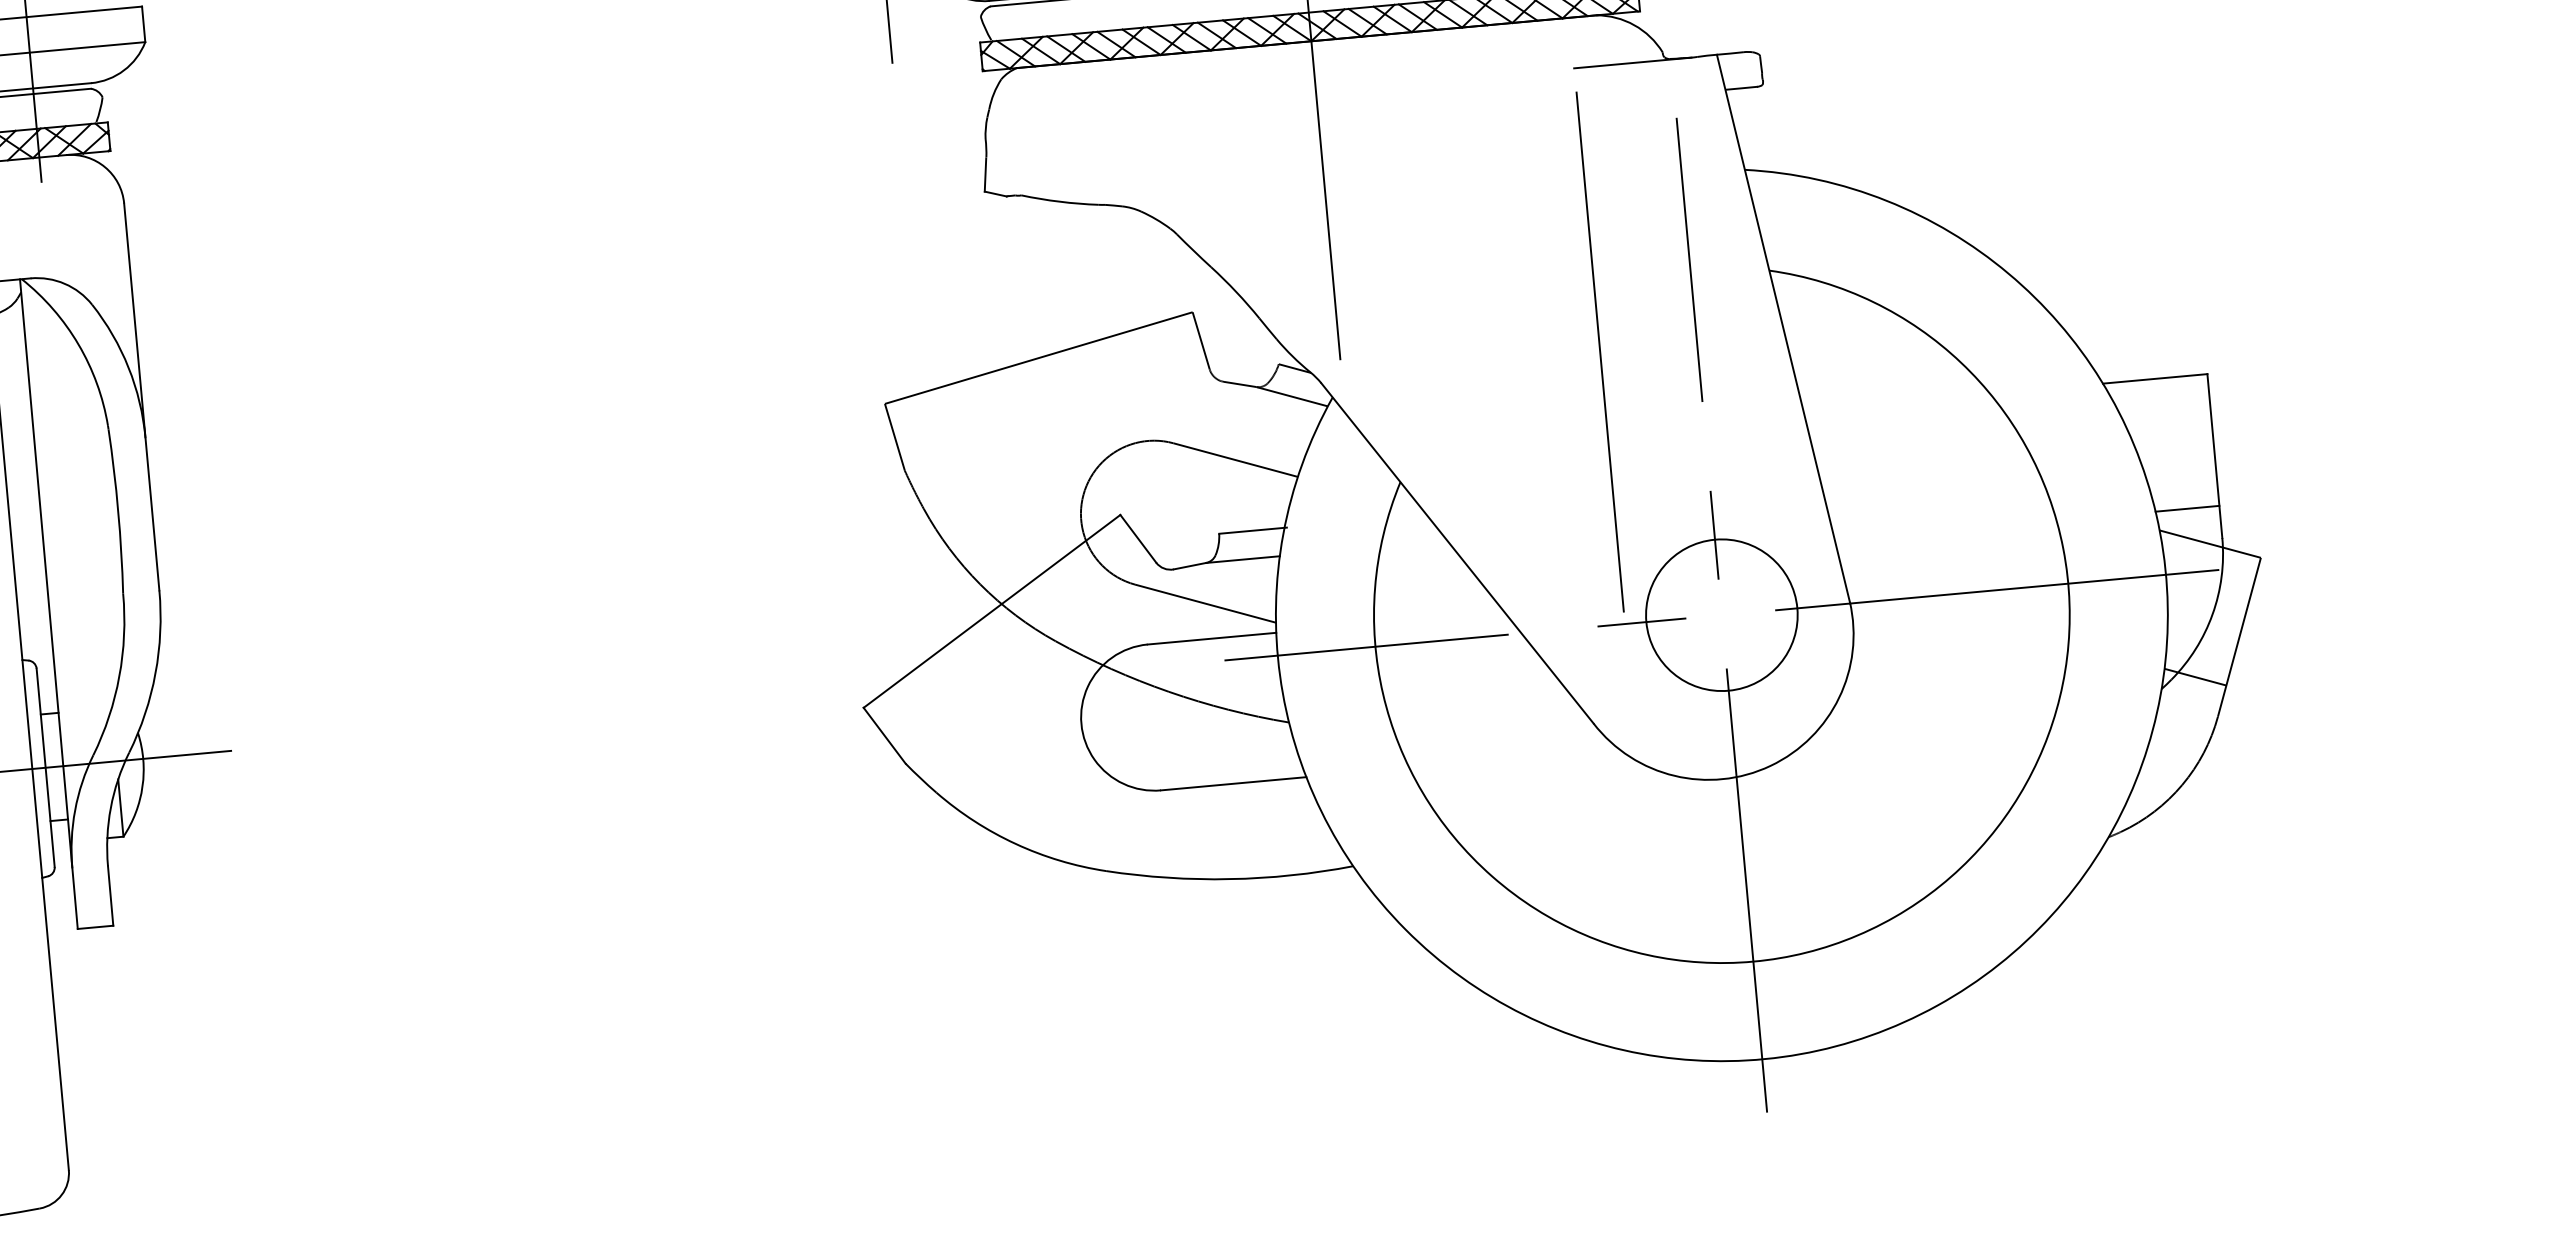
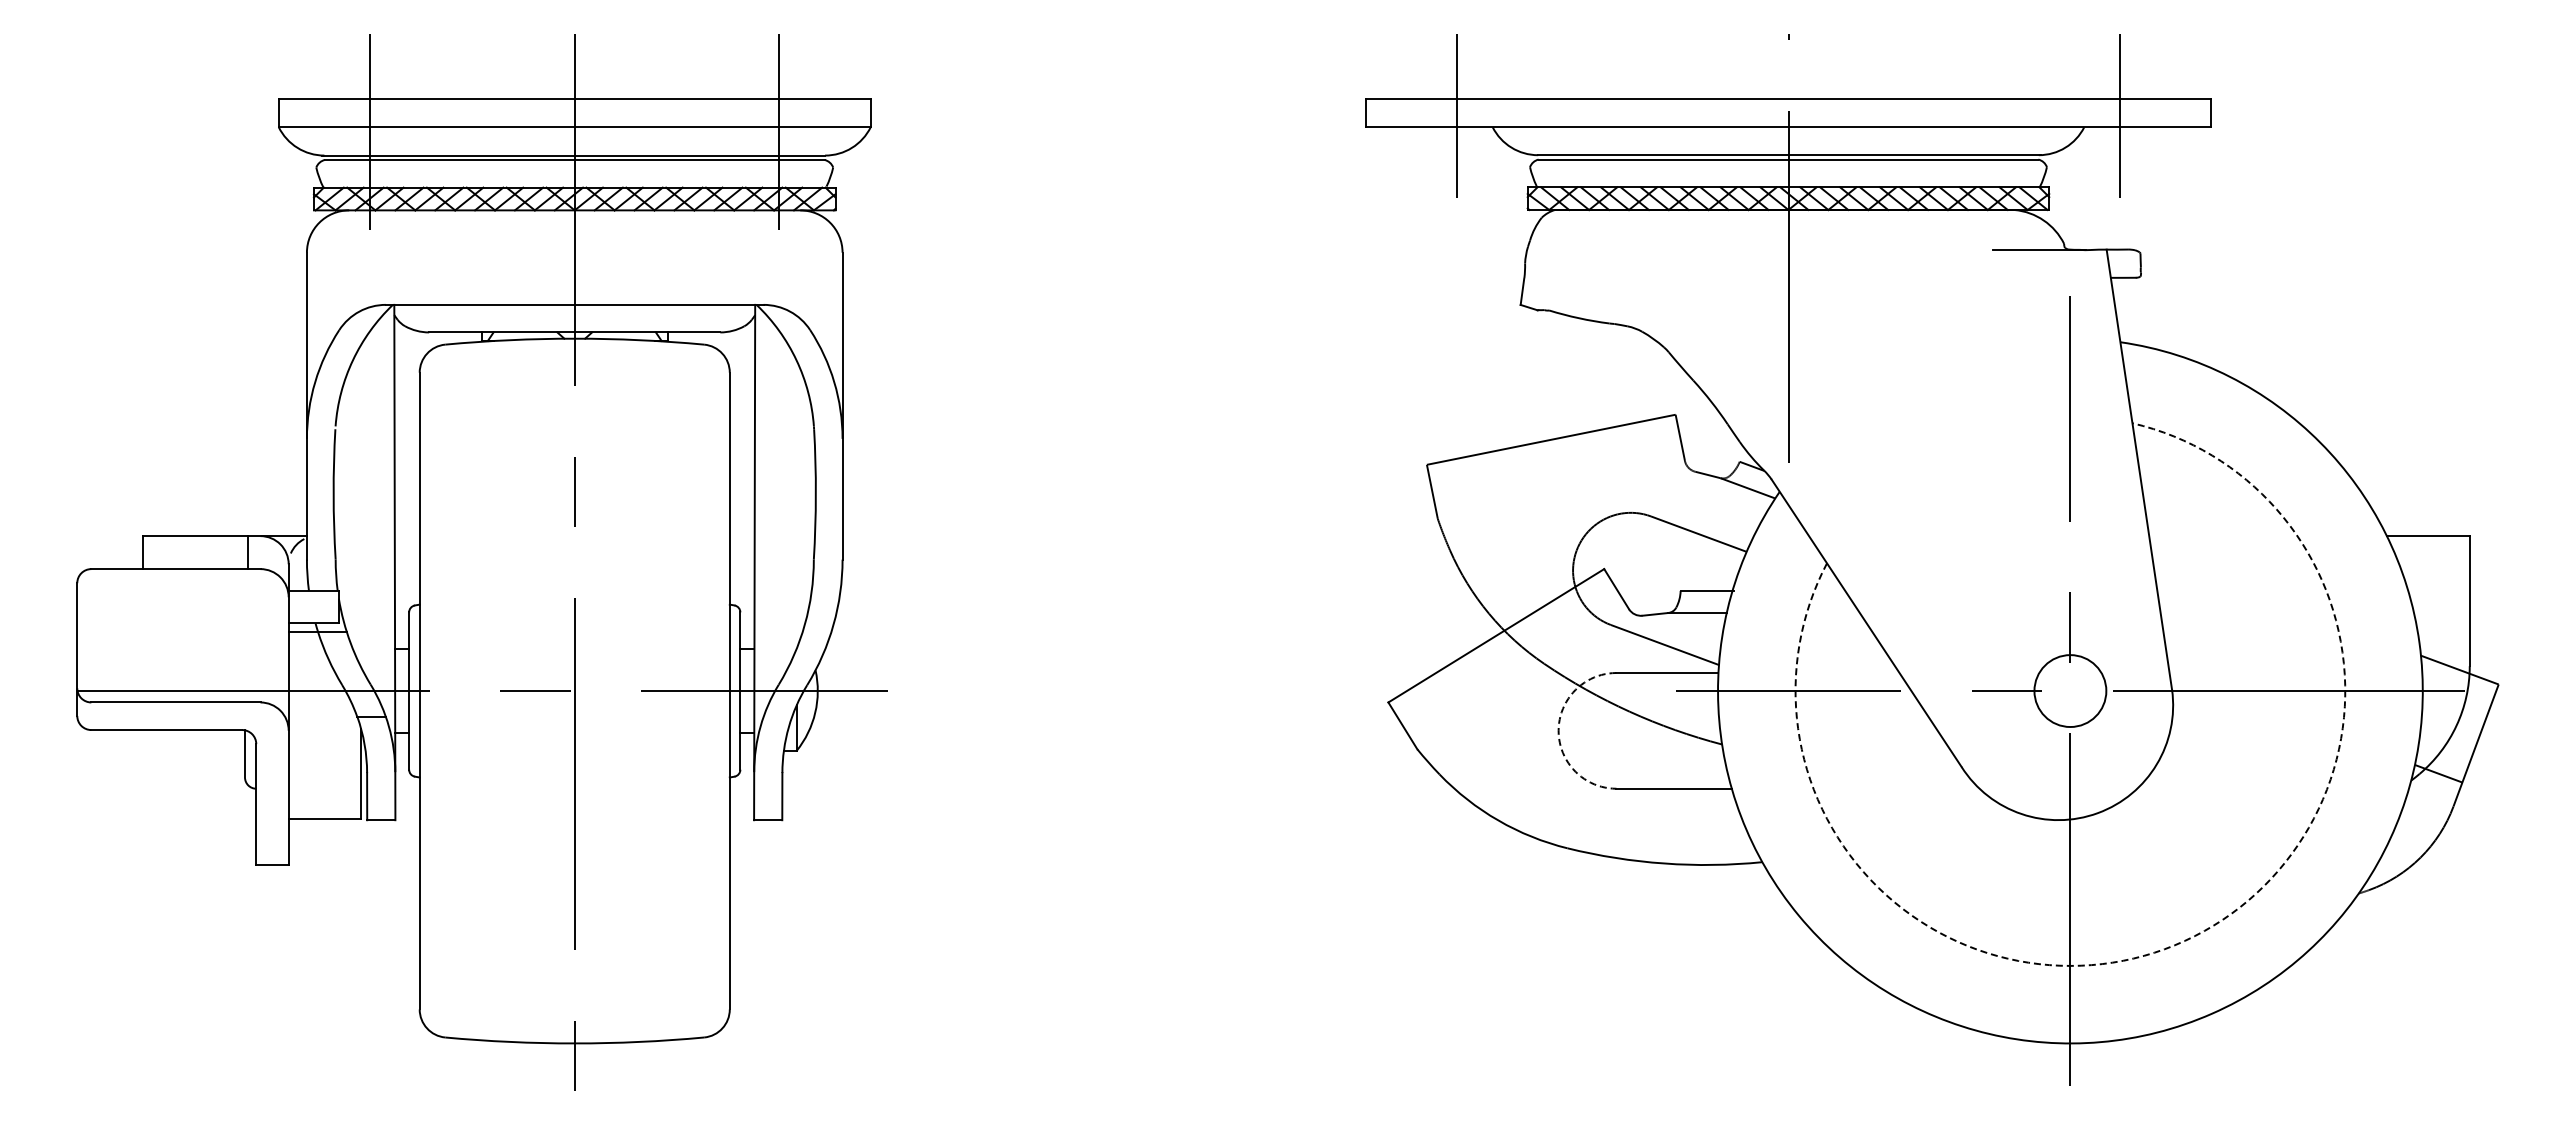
line: (1600, 351) -> (1993, 474), removed
line: (2187, 508) -> (2444, 640), removed
circle: (1721, 614) -> (2070, 690), size x0.6
arc: (1081, 723) -> (1558, 730), solid -> dashed
arc: (1894, 916) -> (2184, 940), solid -> dashed

